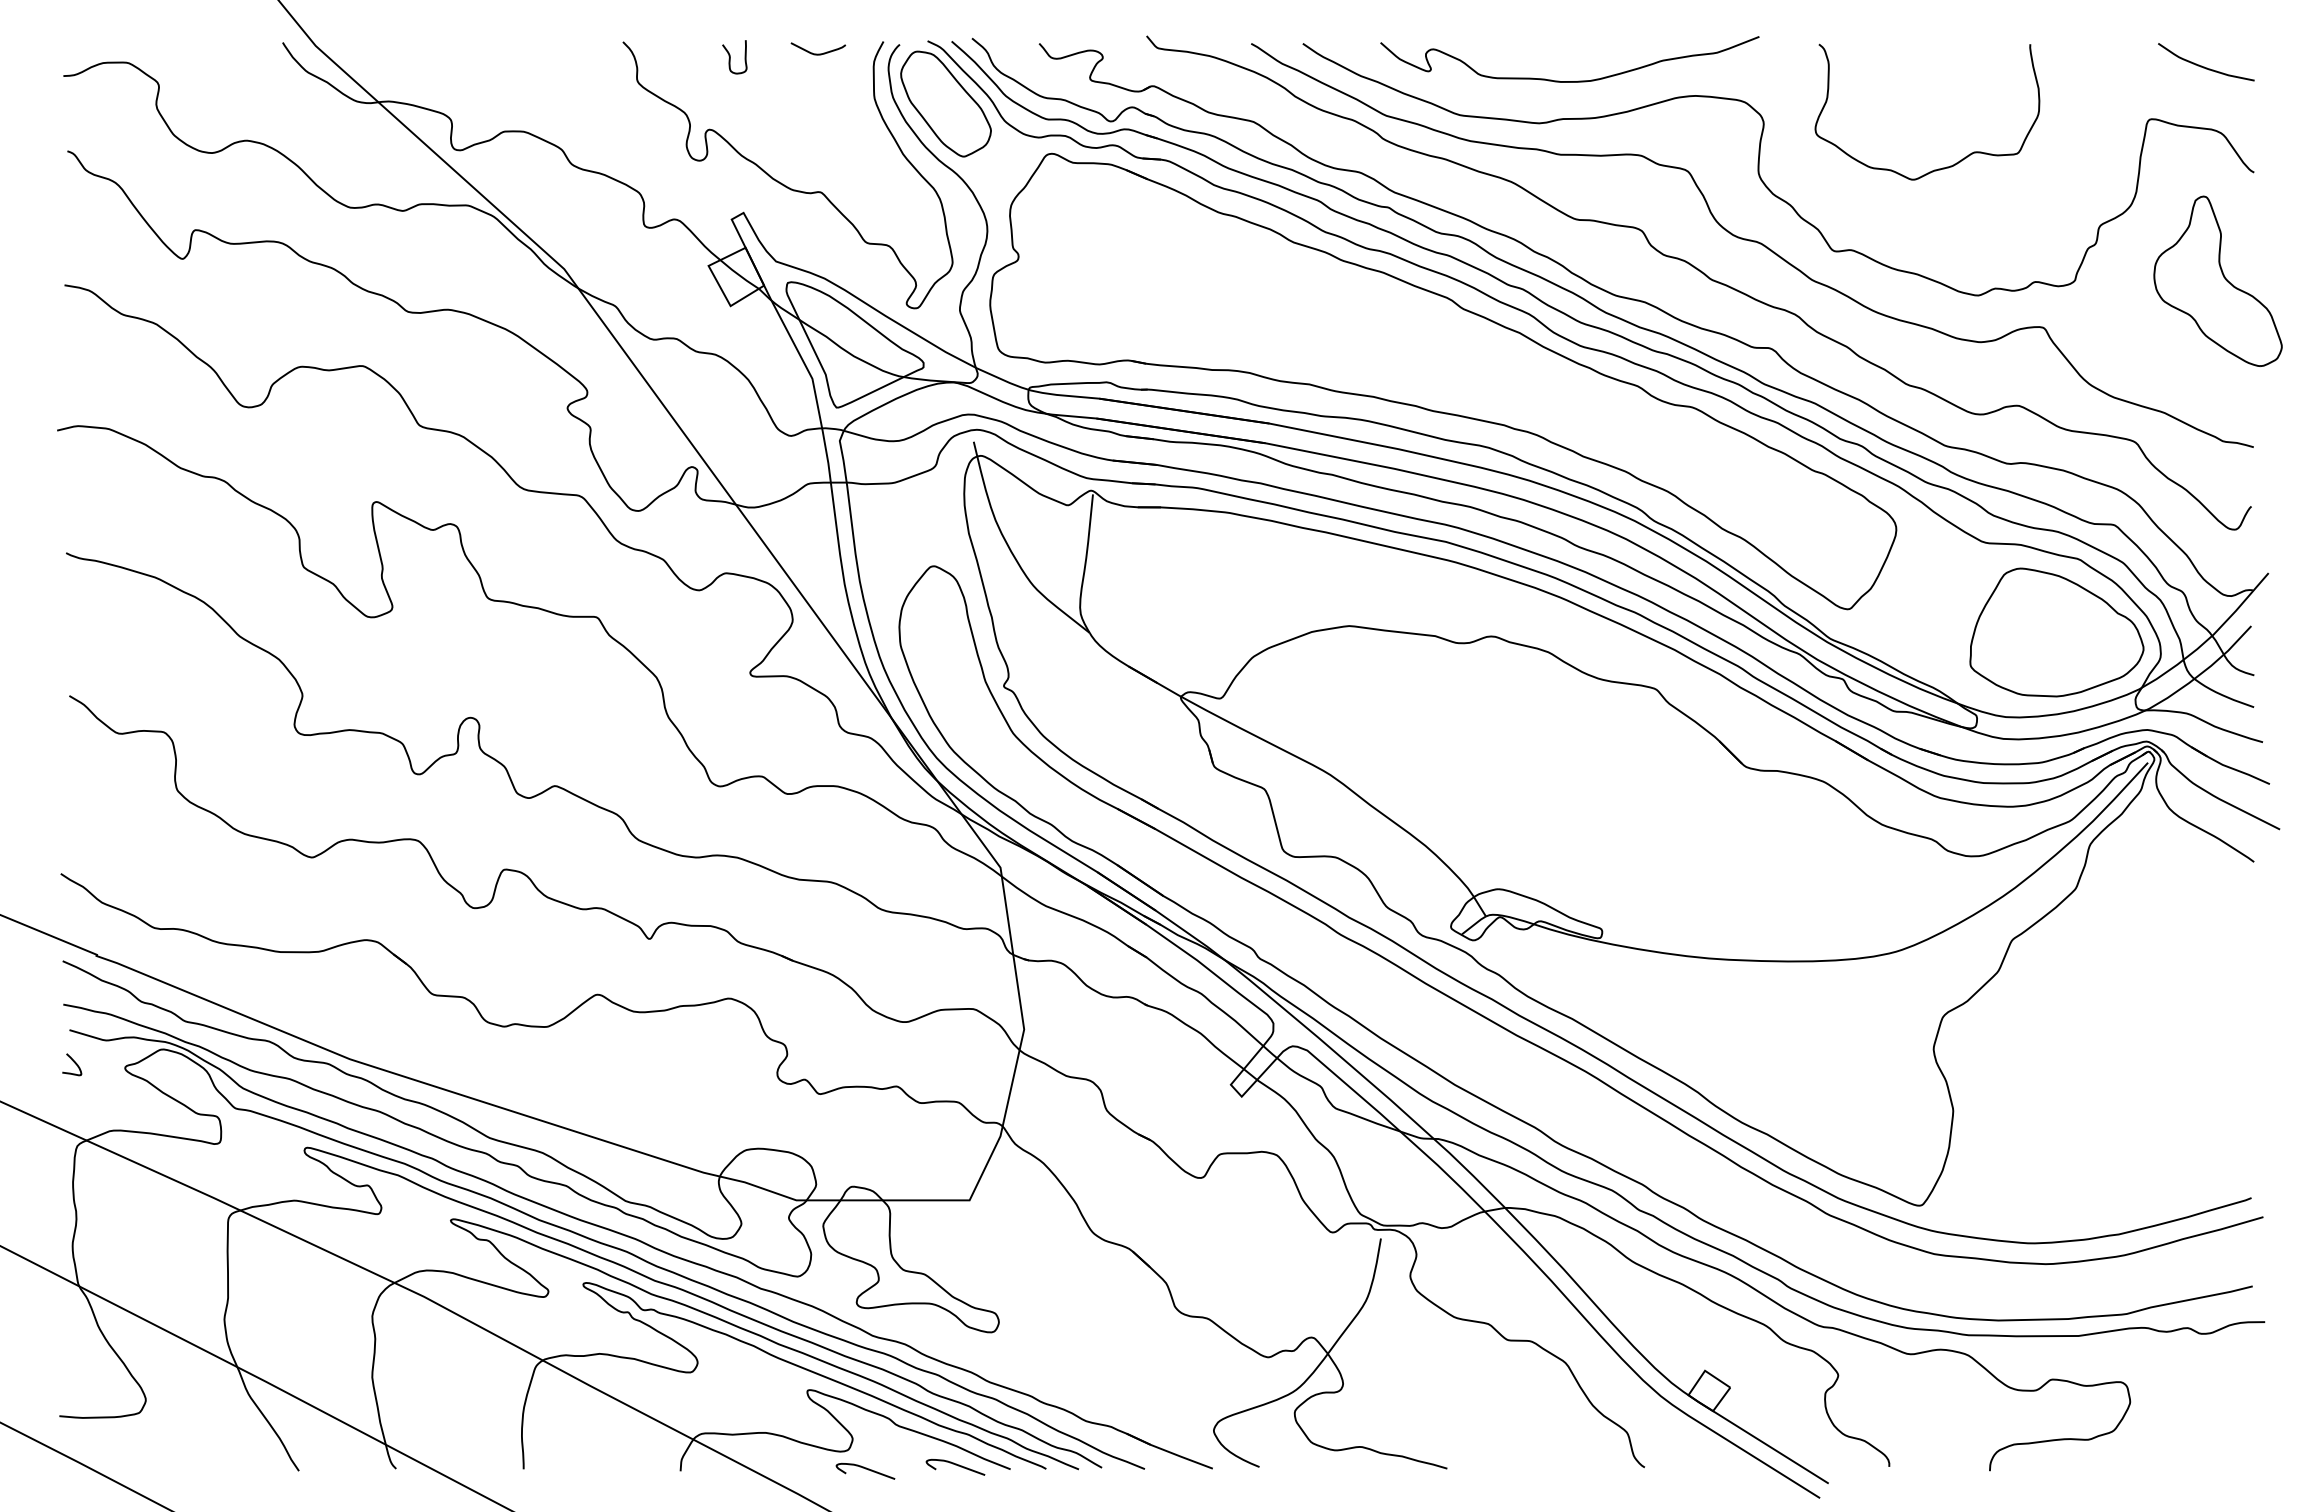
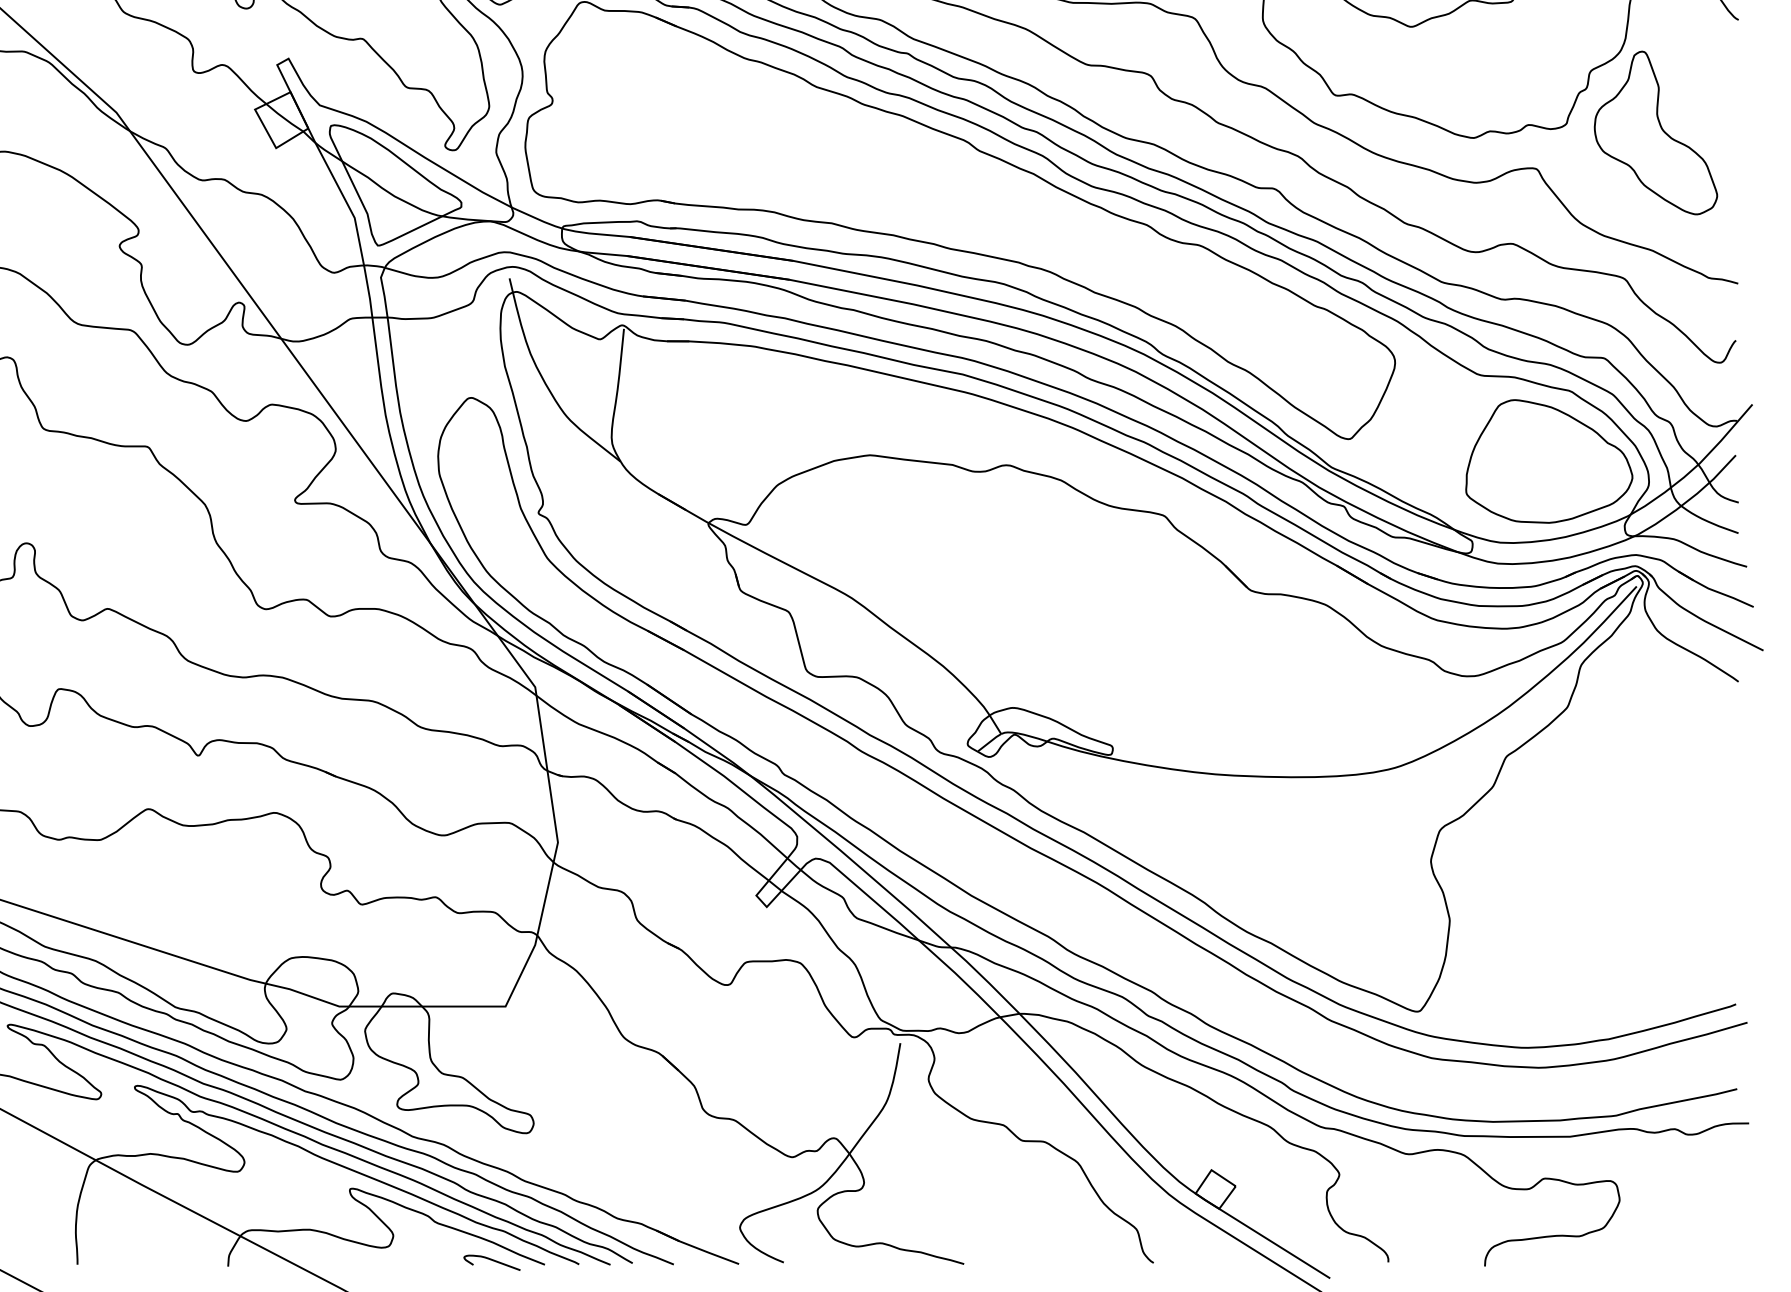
part: (2217, 280) -> (1655, 132), moved
curve: (865, 1469) -> (405, 1264), removed

